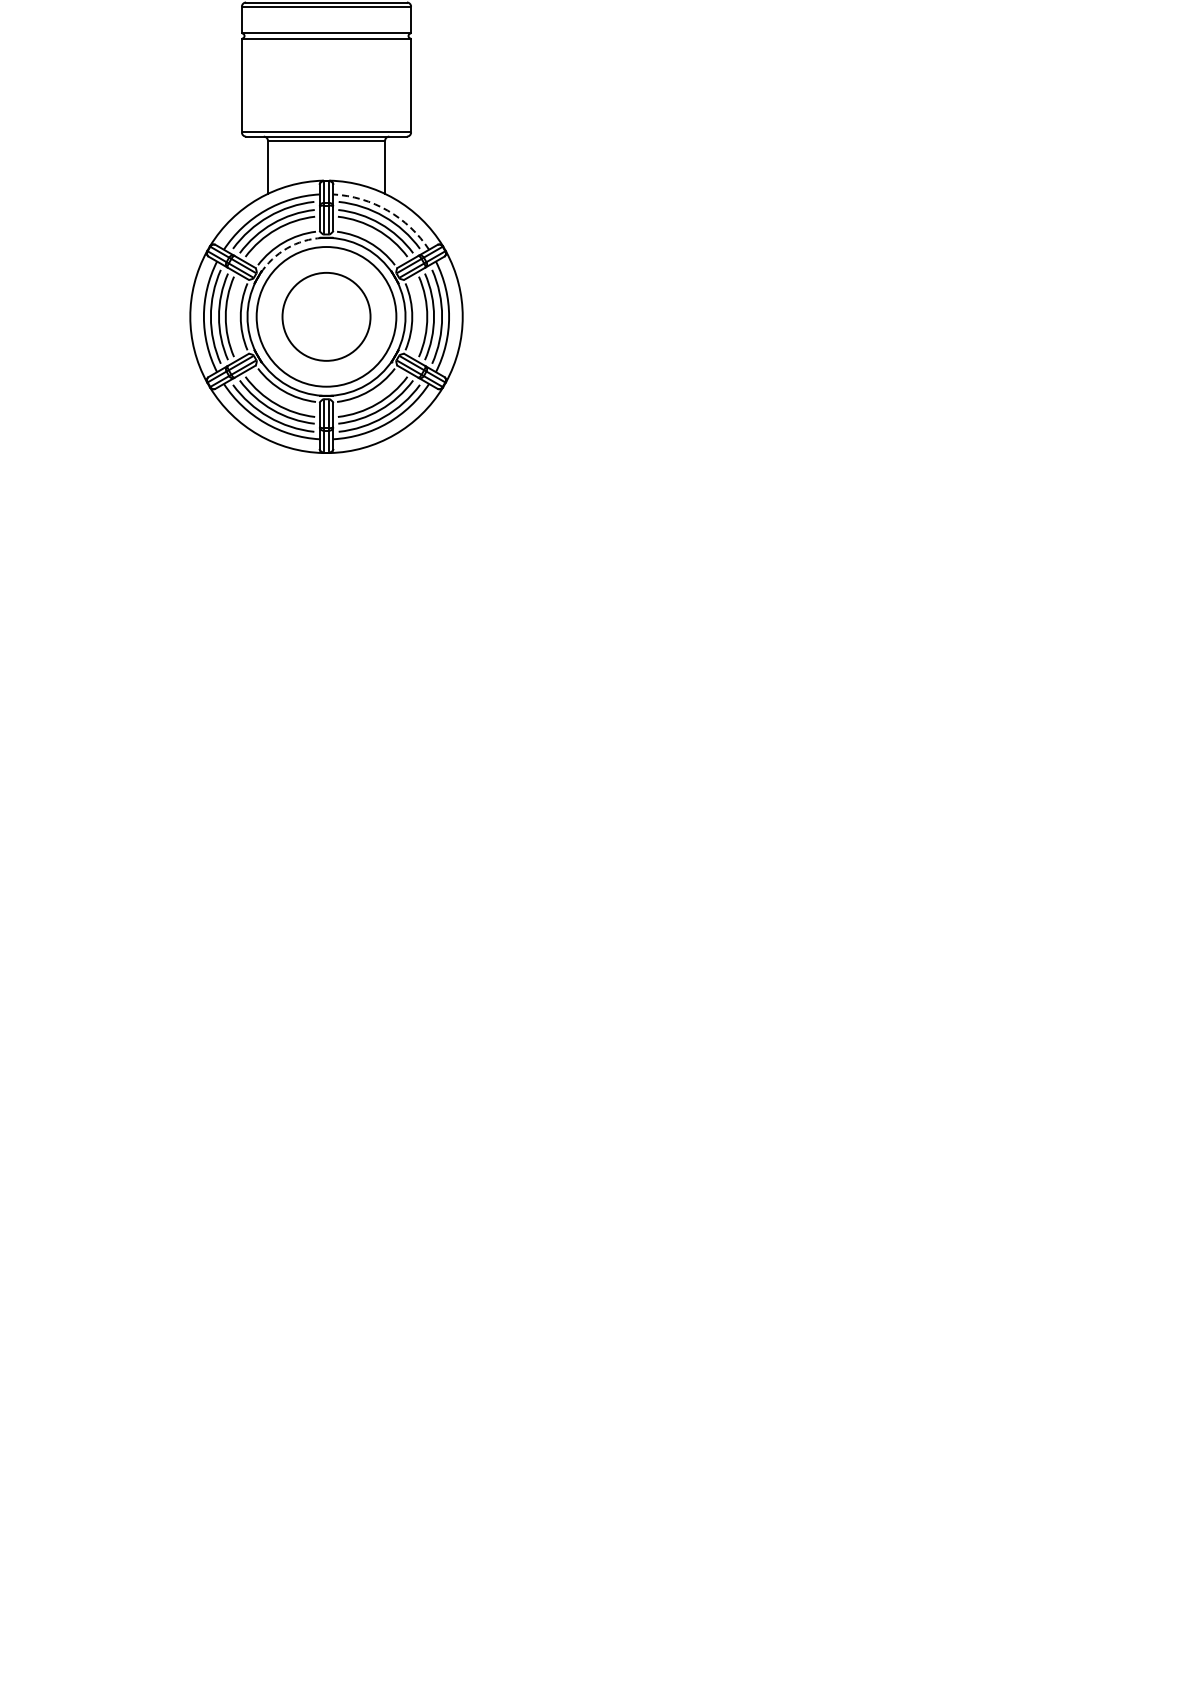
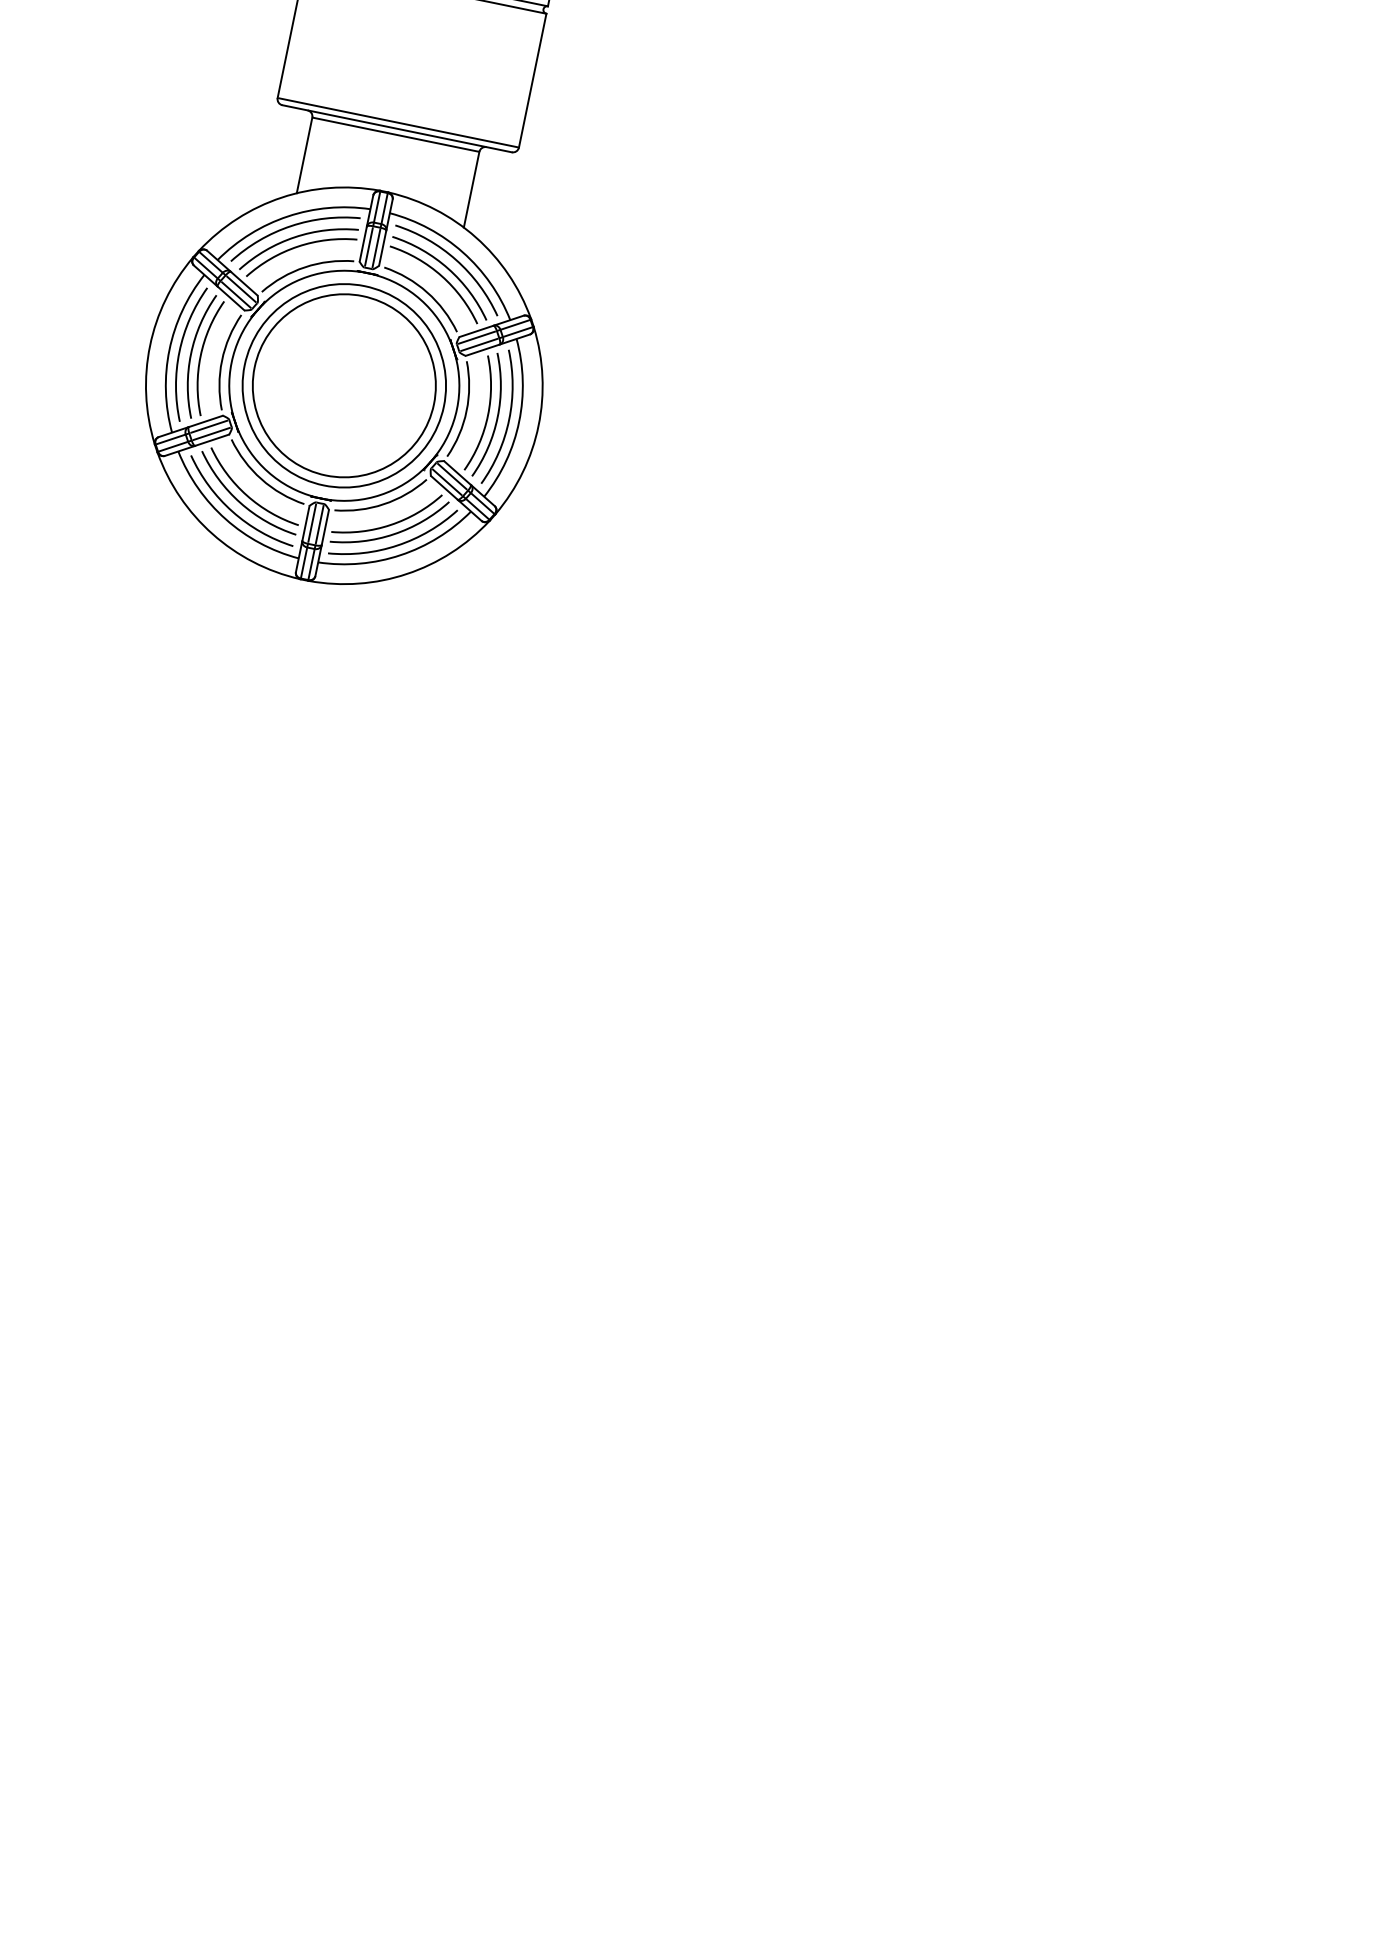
arc: (387, 210) -> (462, 251), dashed -> solid
arc: (287, 248) -> (308, 276), dashed -> solid
circle: (326, 316) -> (344, 385), size x1.43

